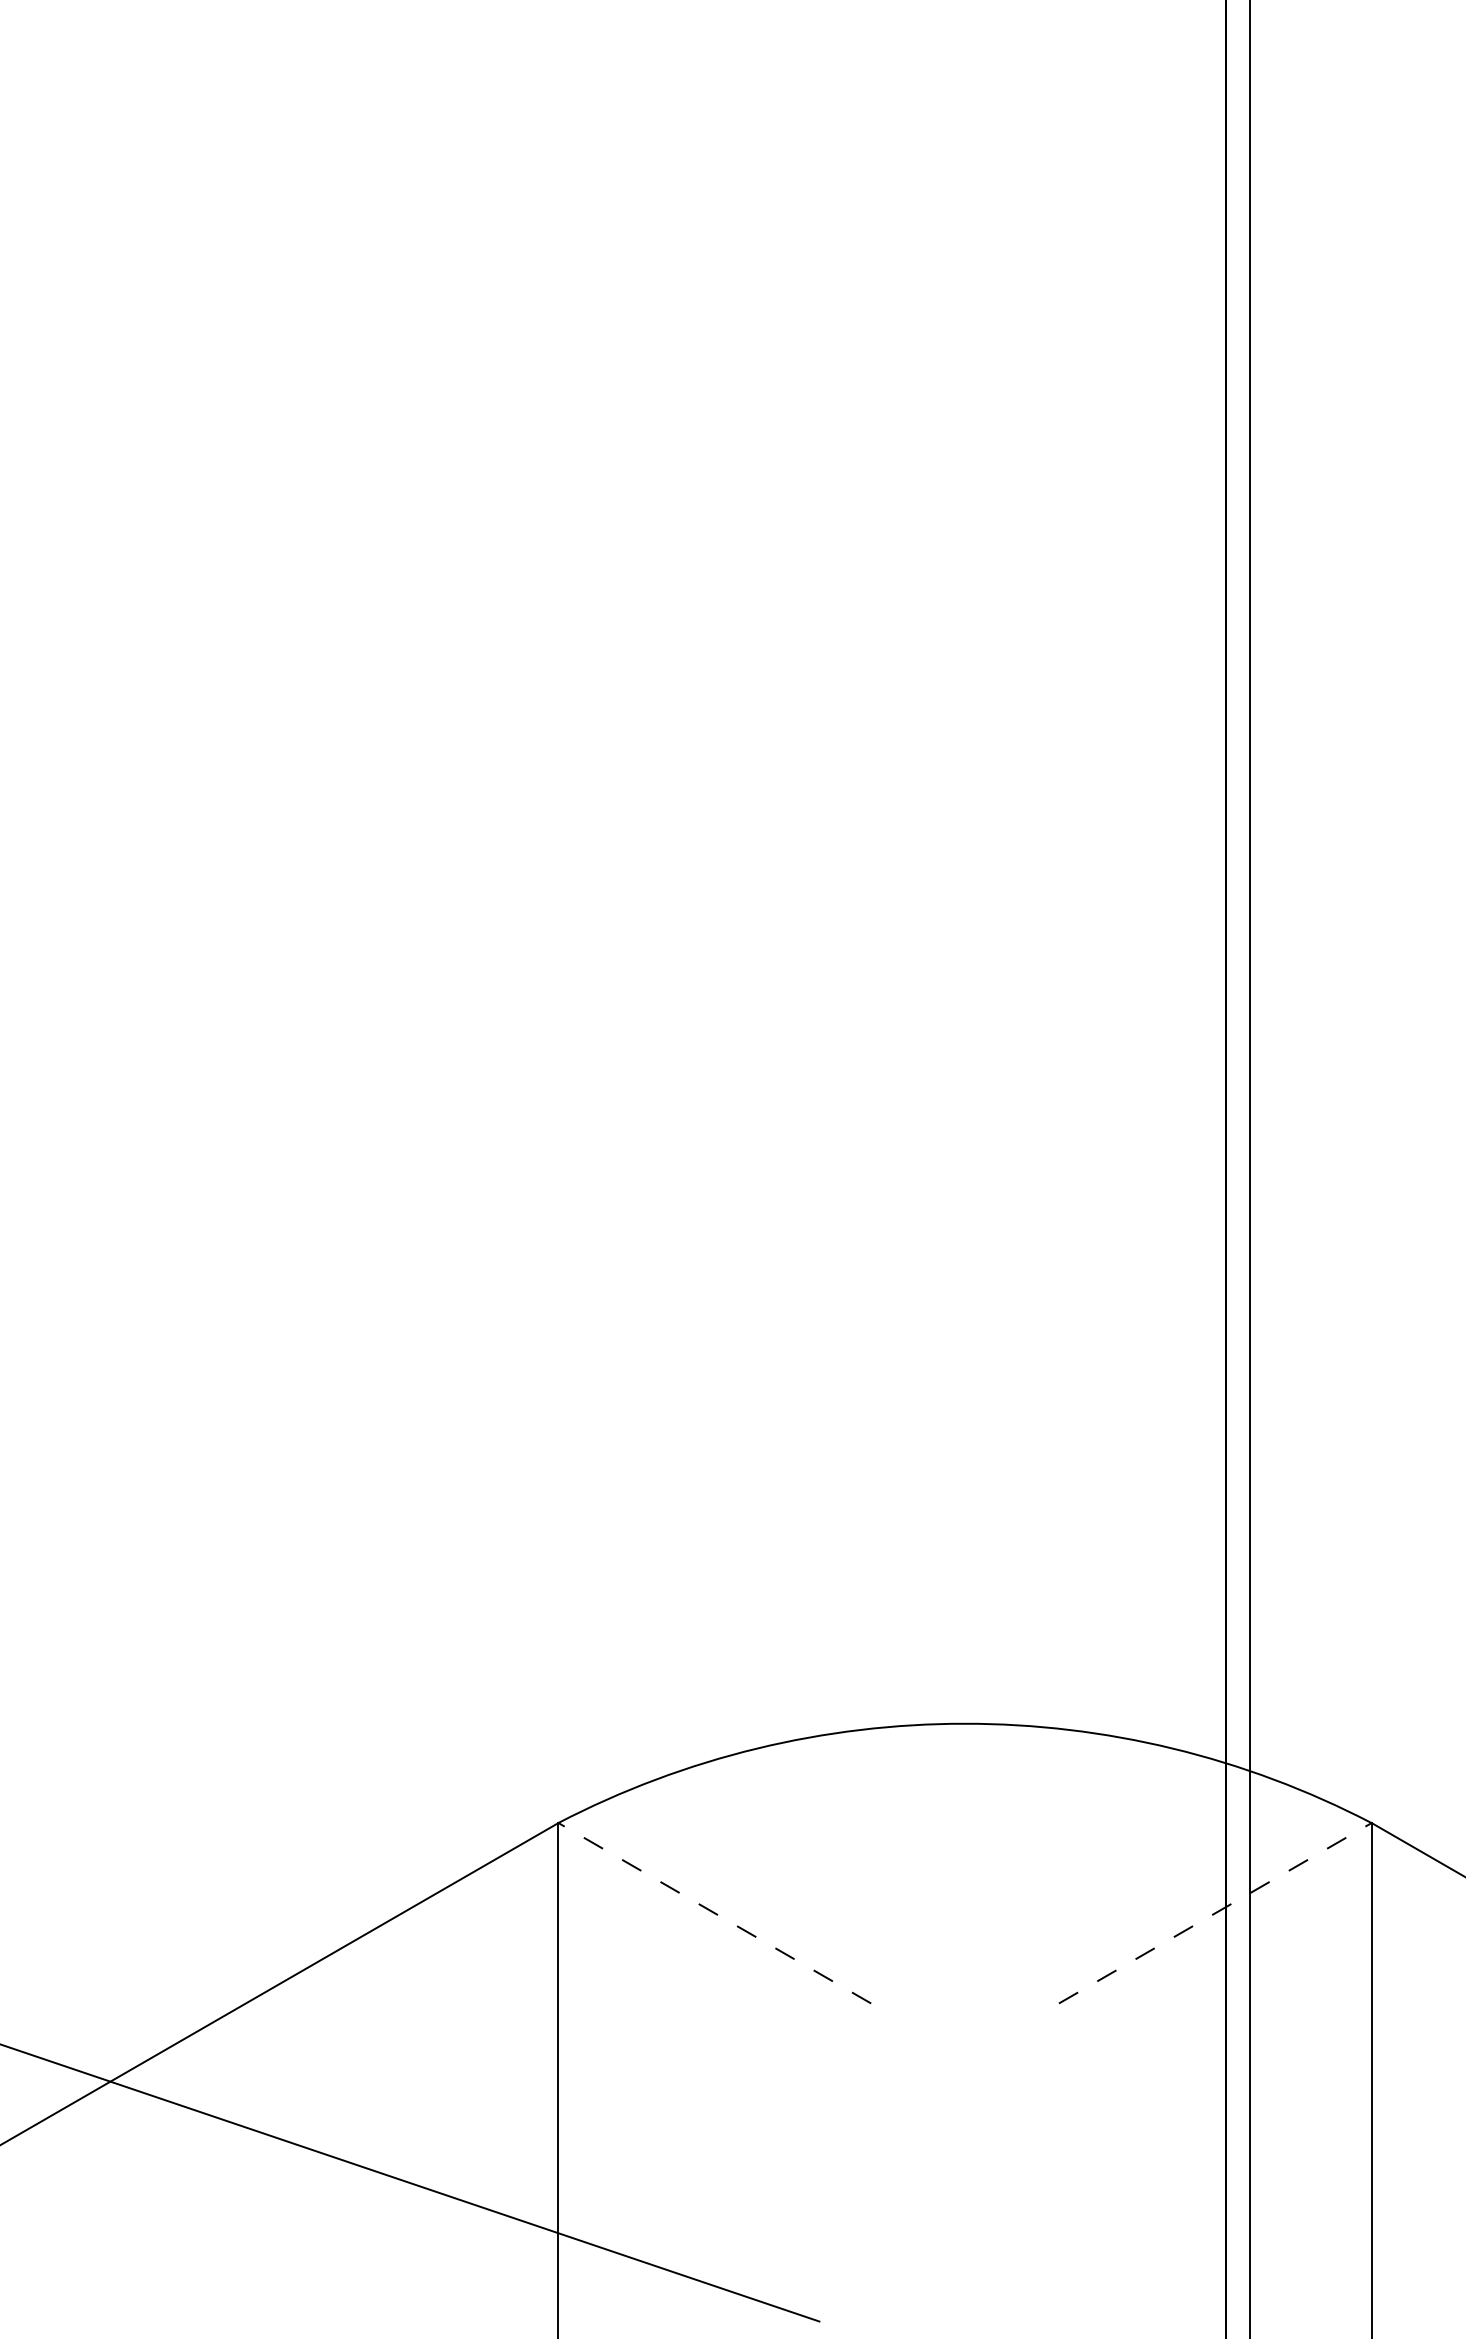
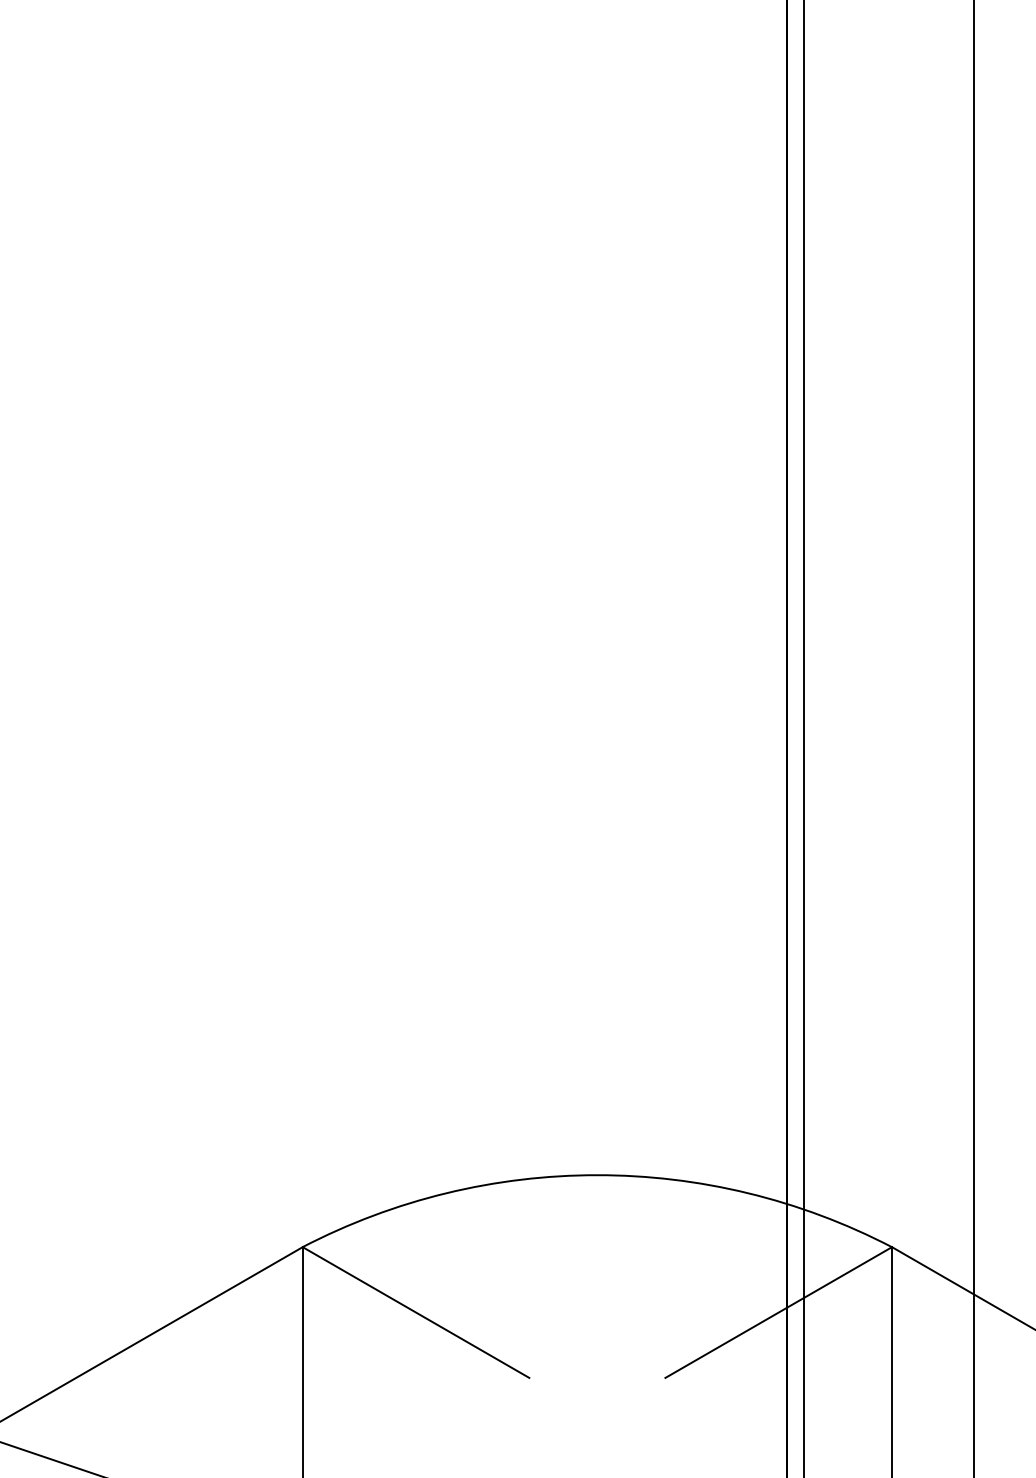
line: (714, 1913) -> (415, 1312), dashed -> solid
line: (1215, 1913) -> (778, 1312), dashed -> solid

